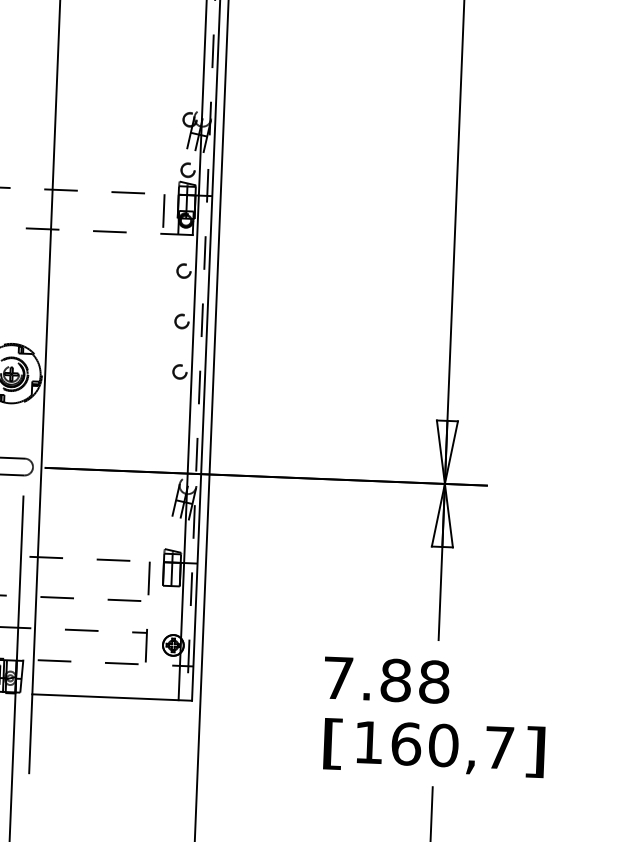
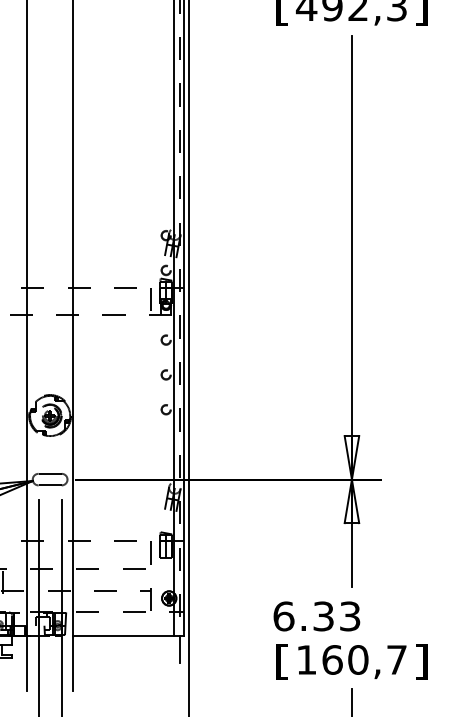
text: (385, 680) -> (316, 616), 7.88 -> 6.33
line: (186, 720) -> (180, 649), added

